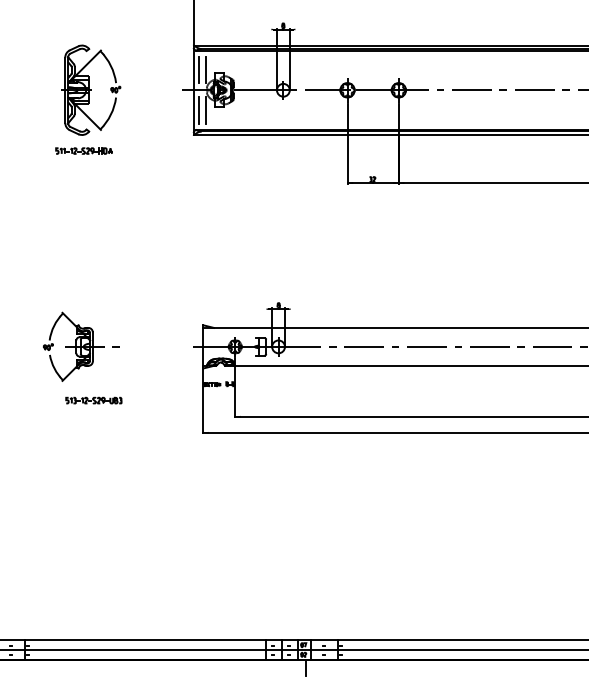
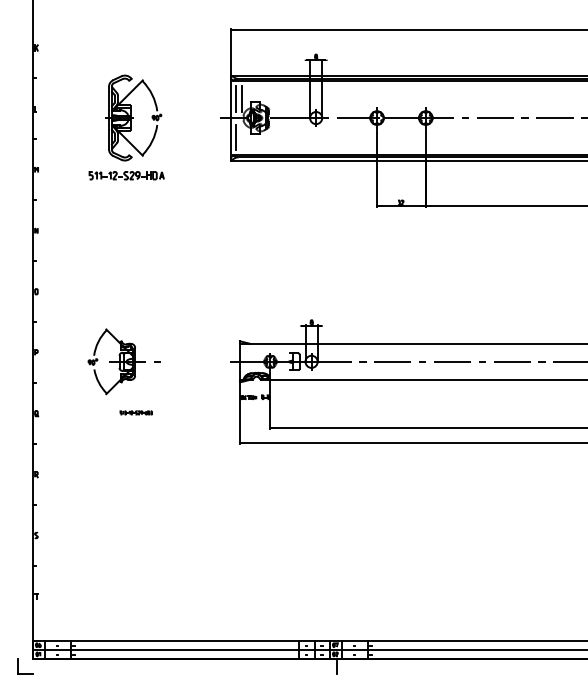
line: (205, 109) -> (242, 136), removed
part: (83, 150) -> (126, 175), size x1.4
part: (94, 400) -> (136, 412), size x0.6

